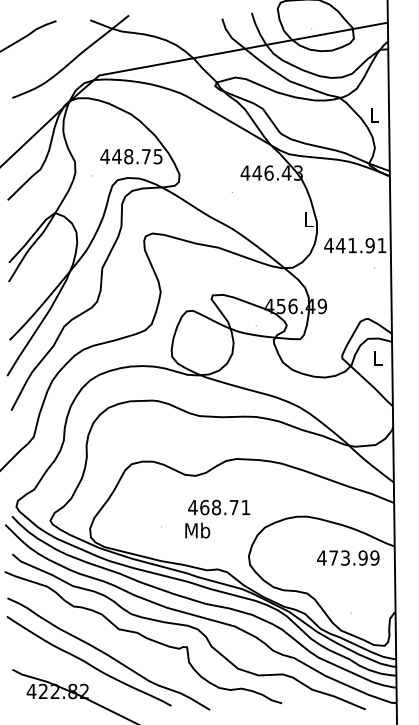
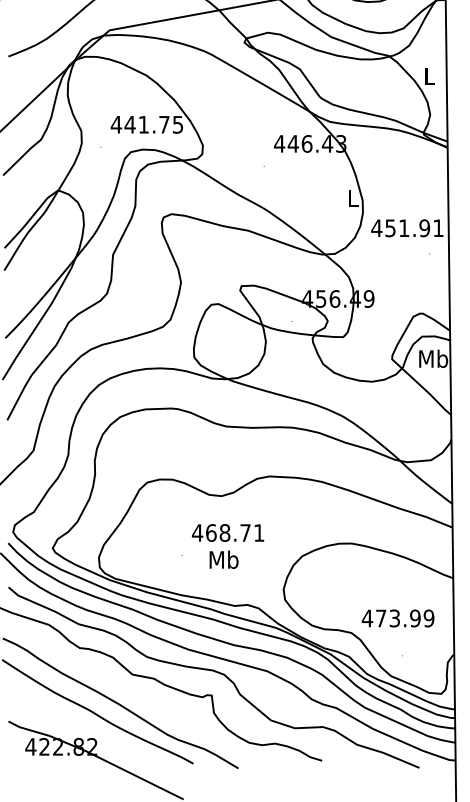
text: (128, 156) -> (143, 124), 448.75 -> 441.75
text: (340, 245) -> (390, 228), 441.91 -> 451.91
text: (377, 357) -> (433, 358), L -> Mb
text: (219, 507) -> (228, 532), moved
text: (348, 557) -> (398, 617), moved

